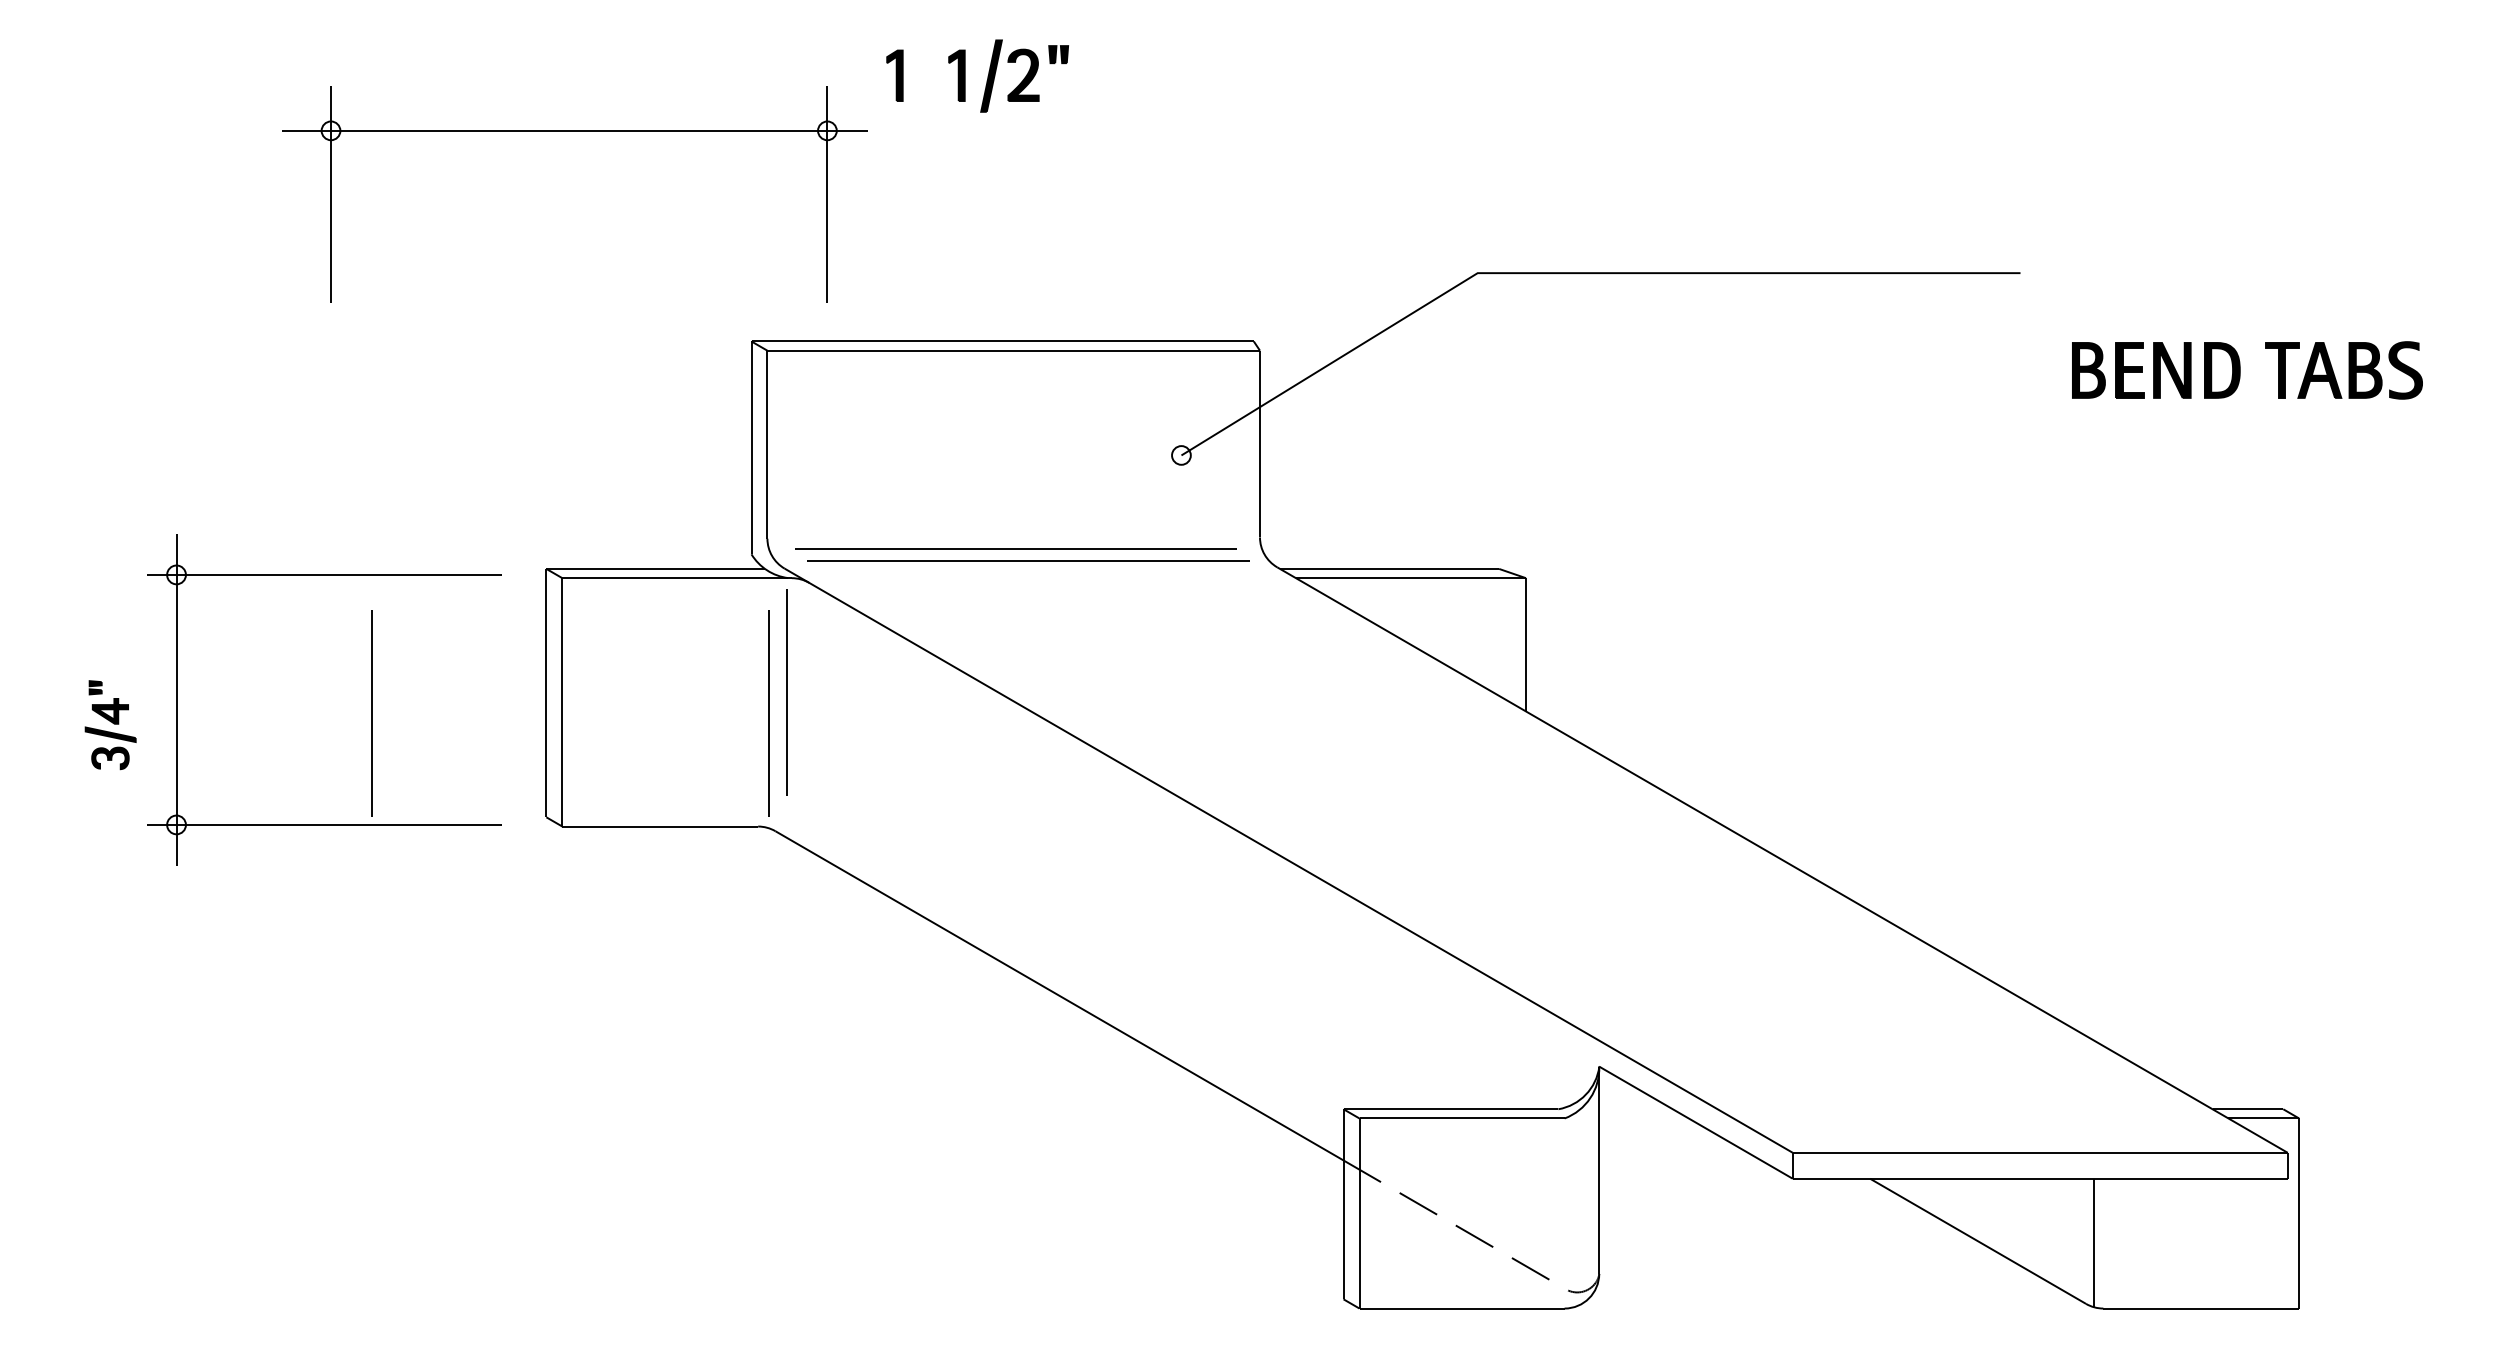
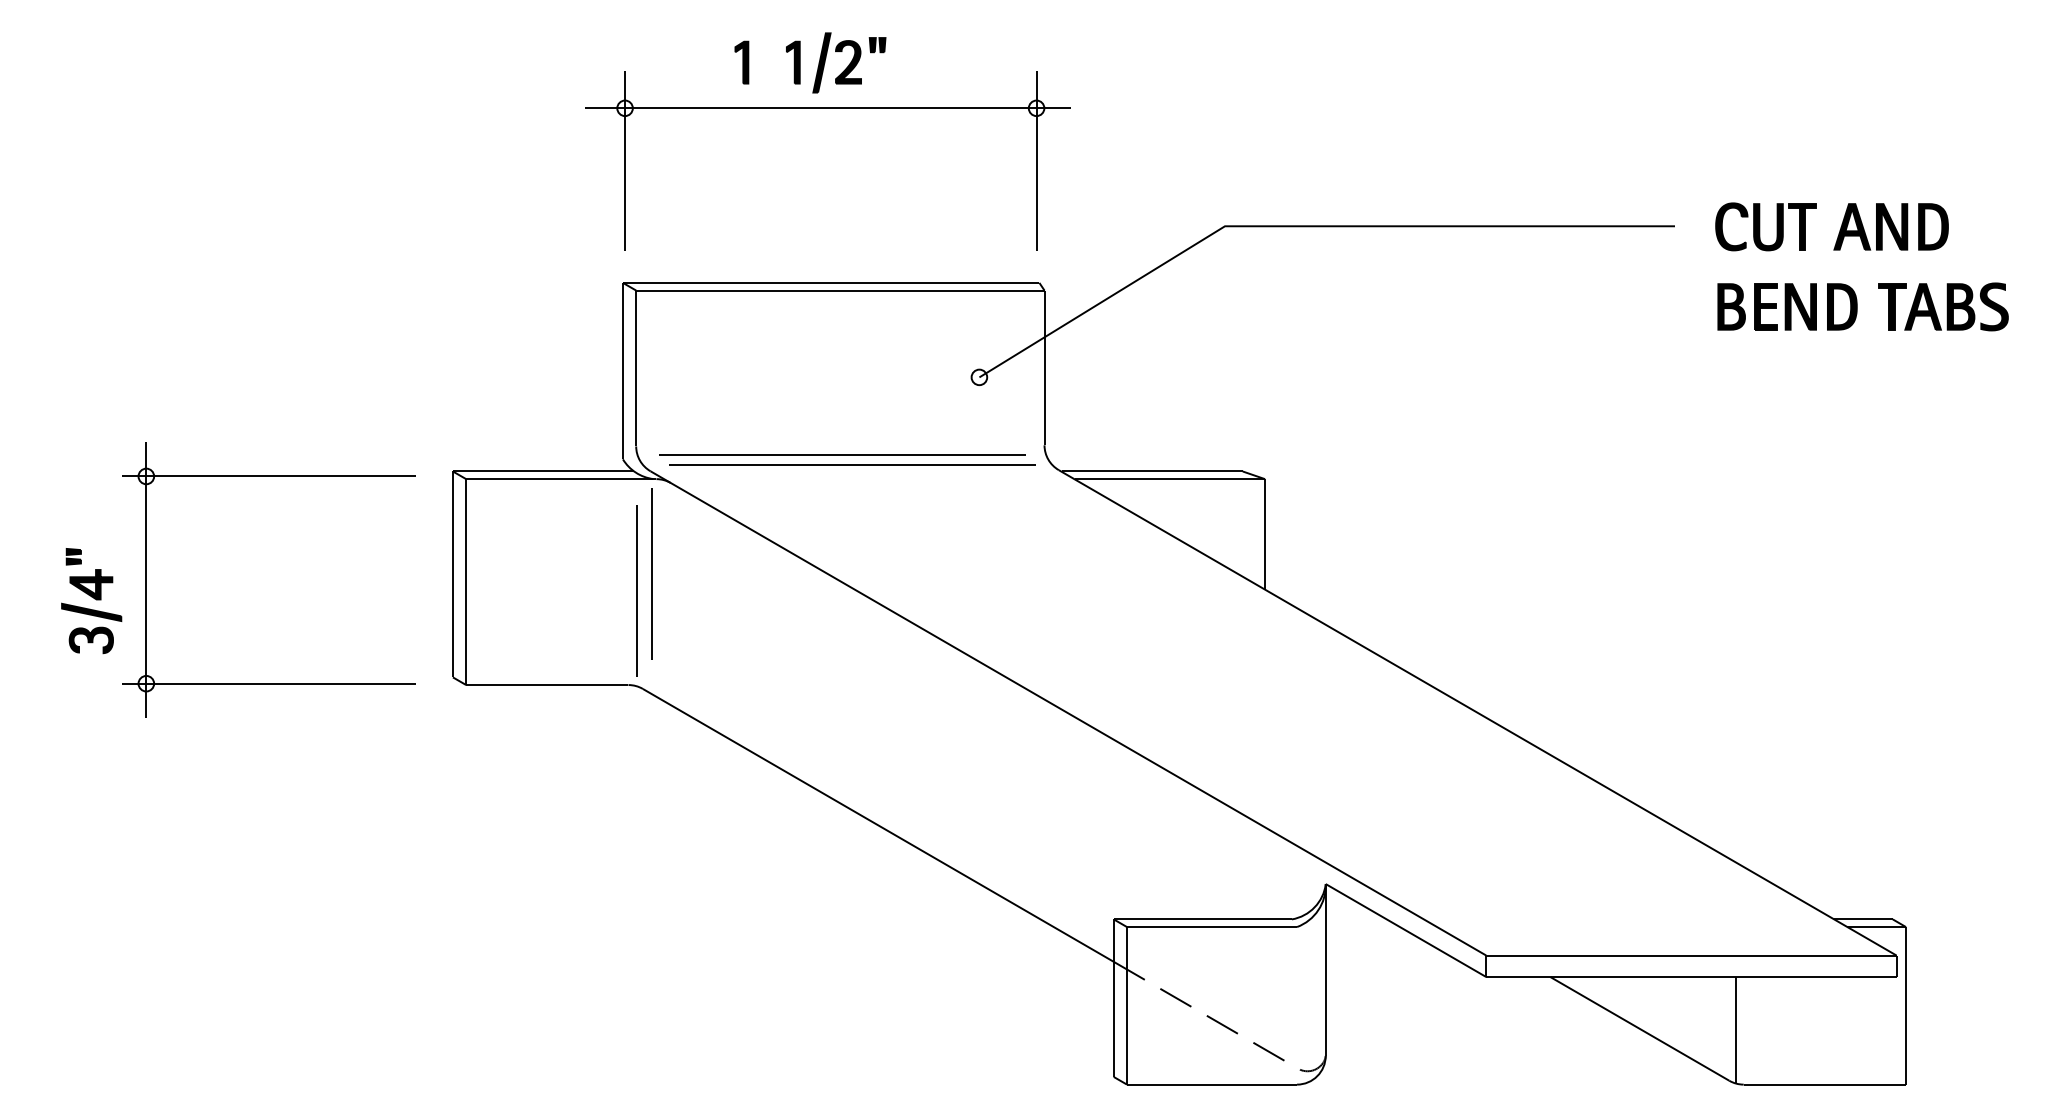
part: (574, 131) -> (826, 108), moved
part: (2219, 276) -> (1839, 229), added
line: (371, 713) -> (307, 591), removed
part: (110, 724) -> (91, 600), size x1.43

